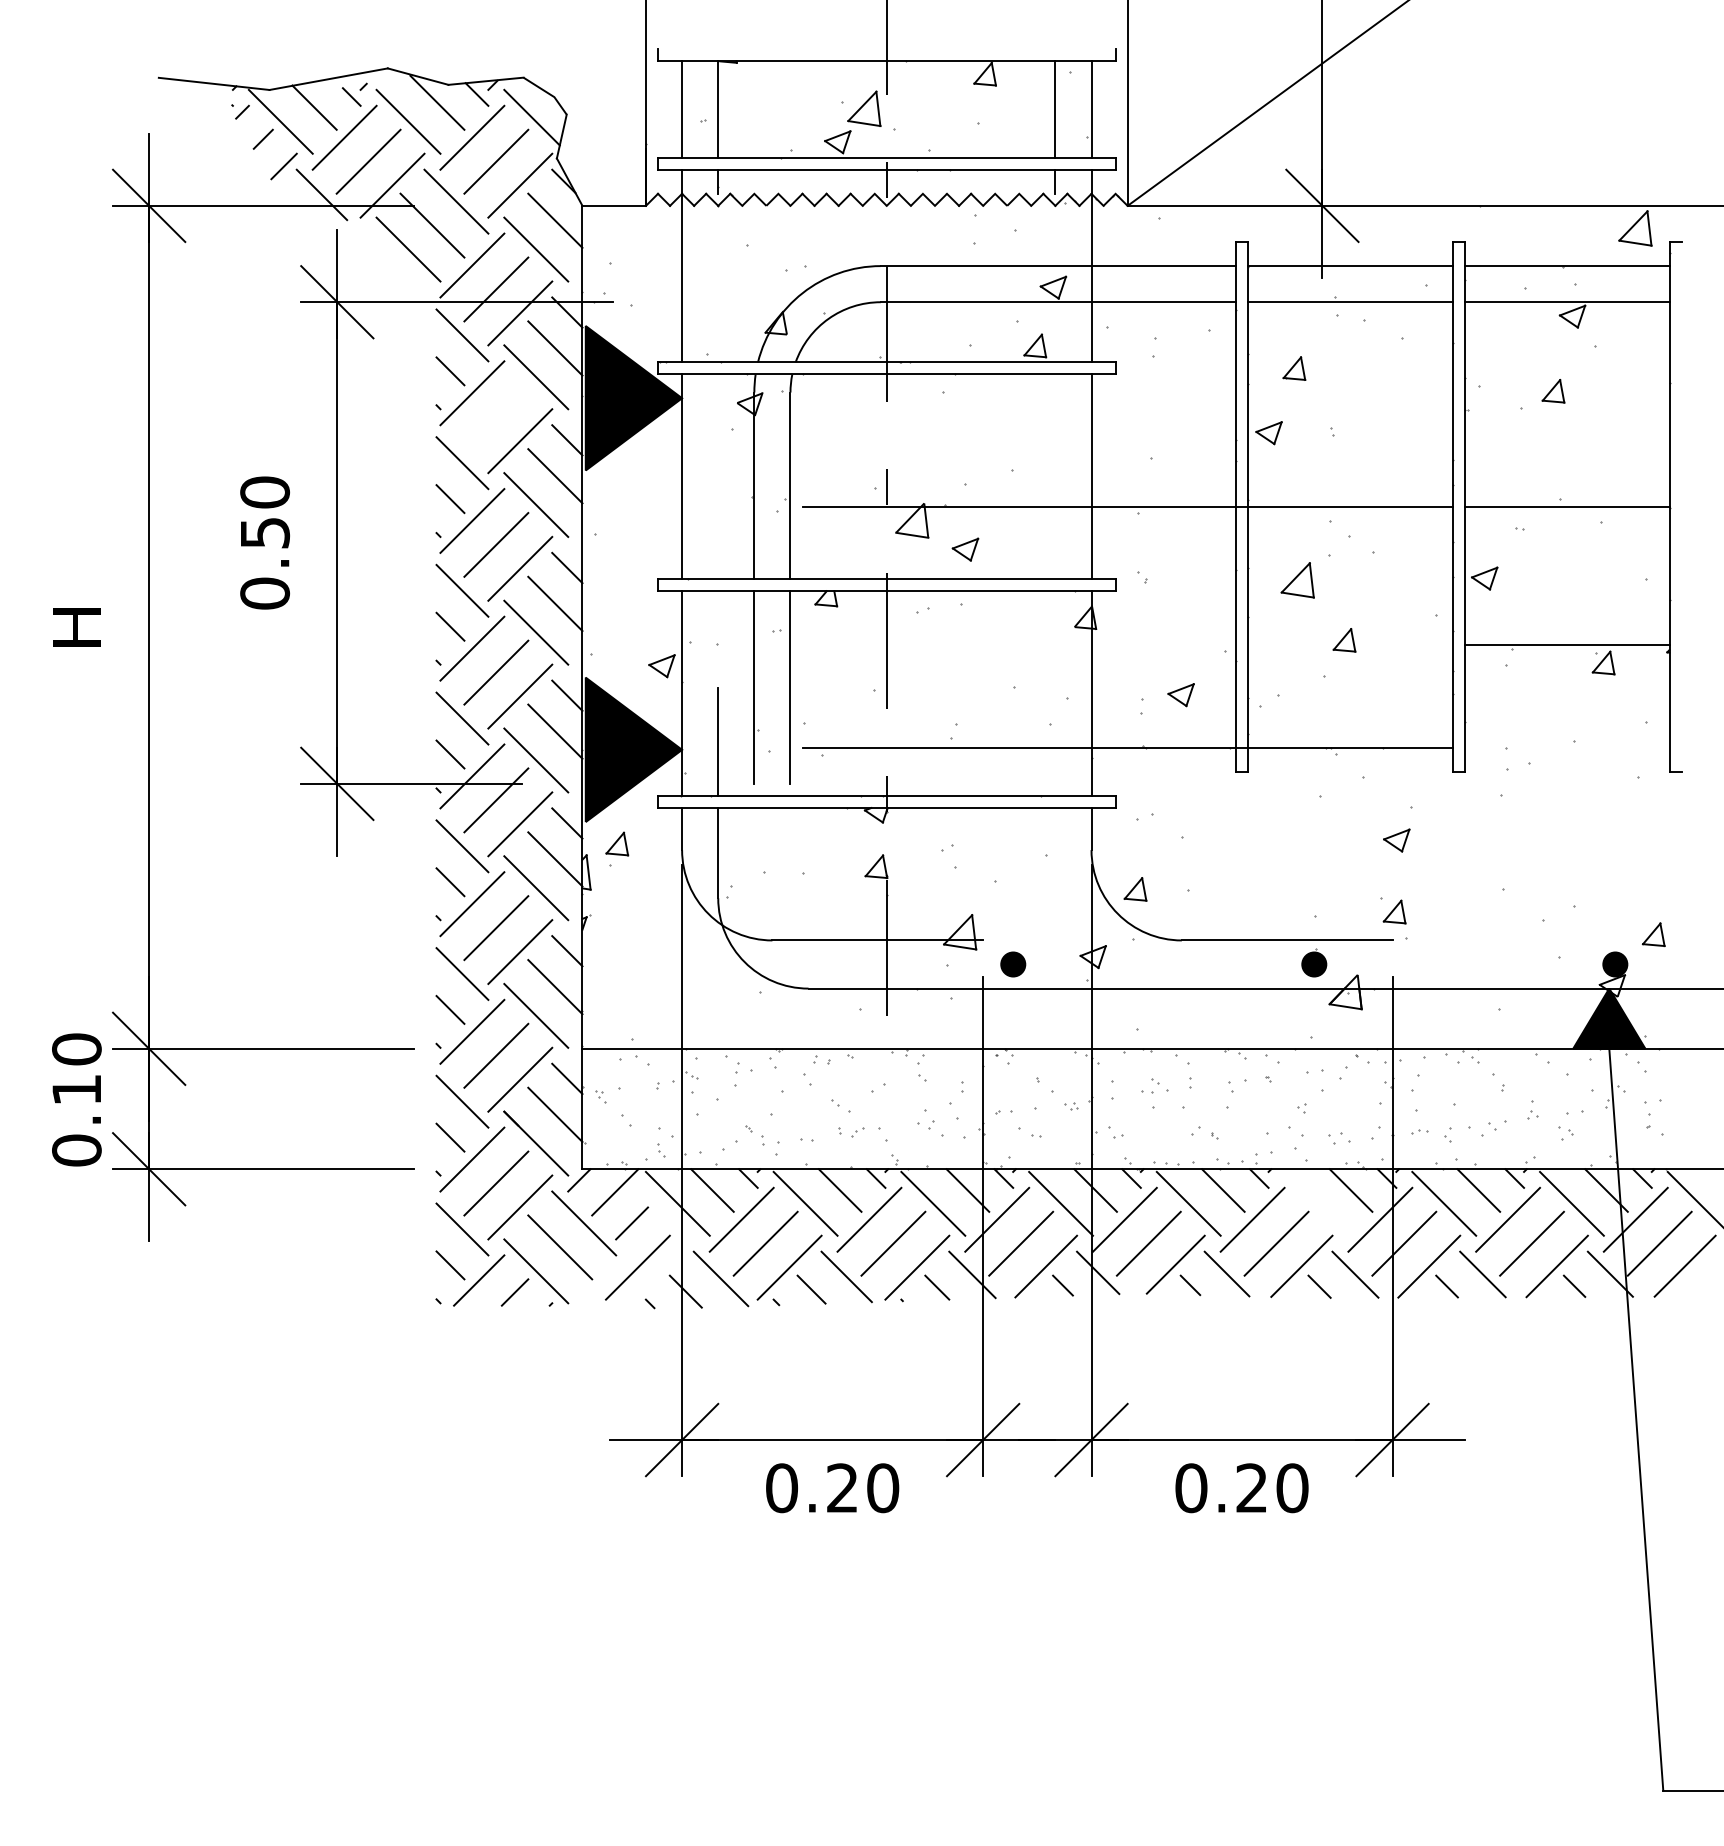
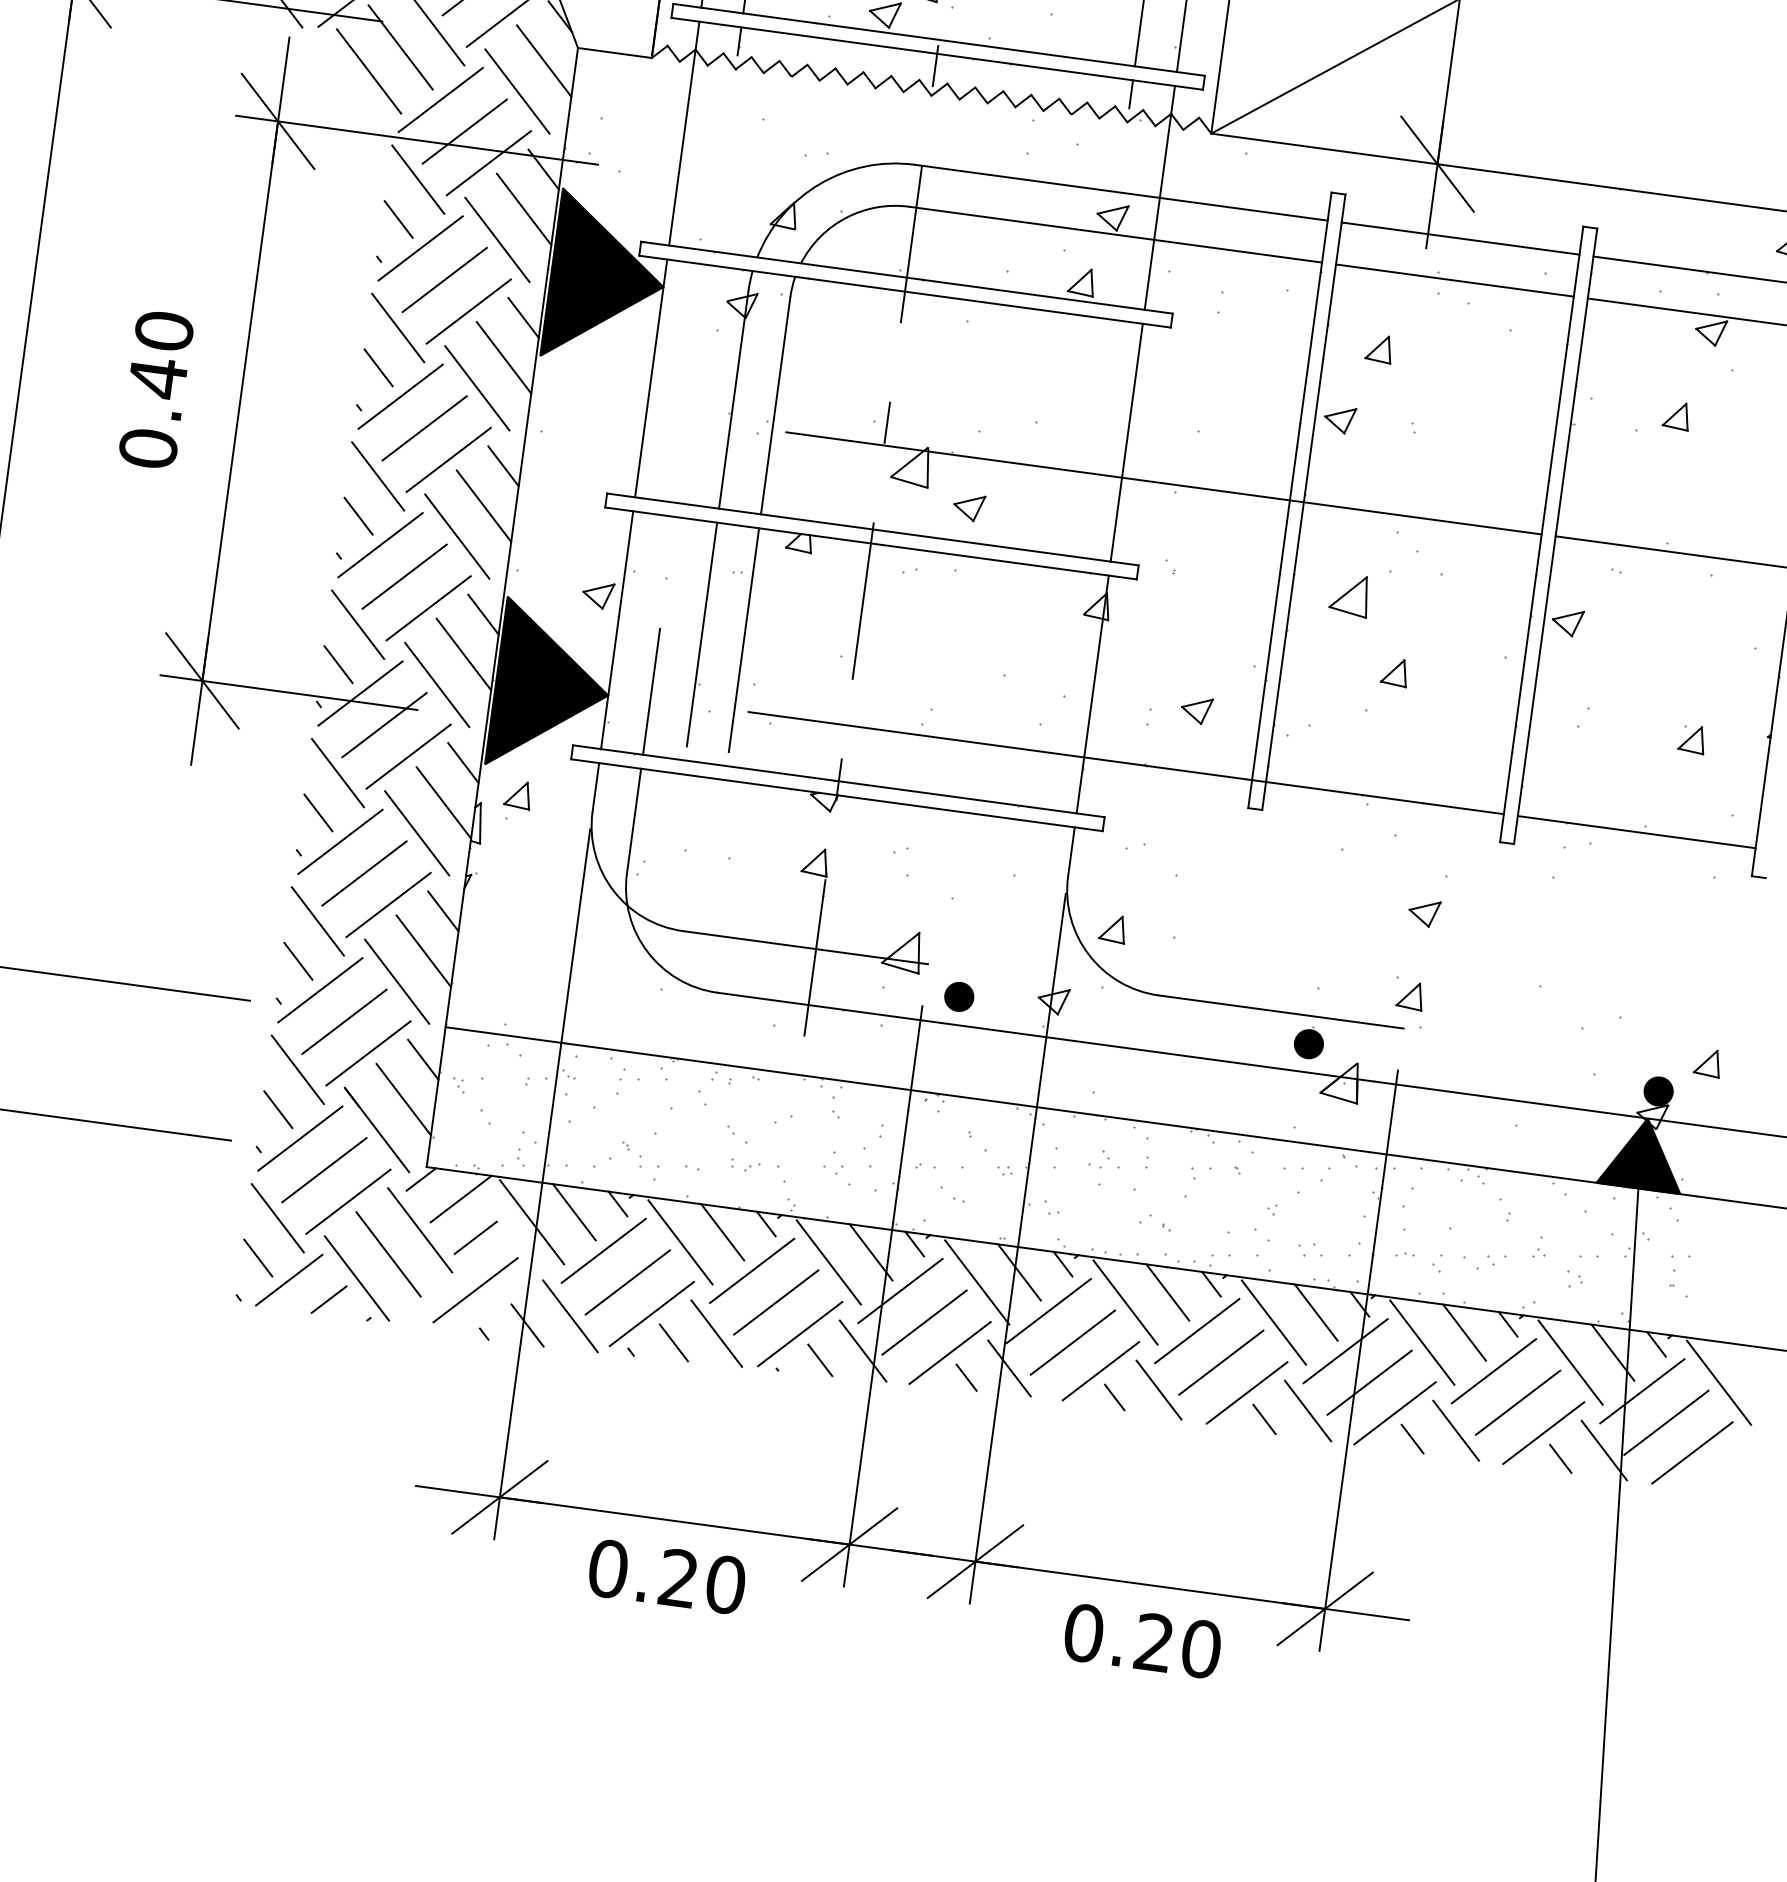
line: (496, 417) -> (444, 280), added
text: (265, 533) -> (158, 378), 0.50 -> 0.40
line: (1566, 644) -> (1636, 831), moved
line: (1316, 1203) -> (1273, 1322), added

